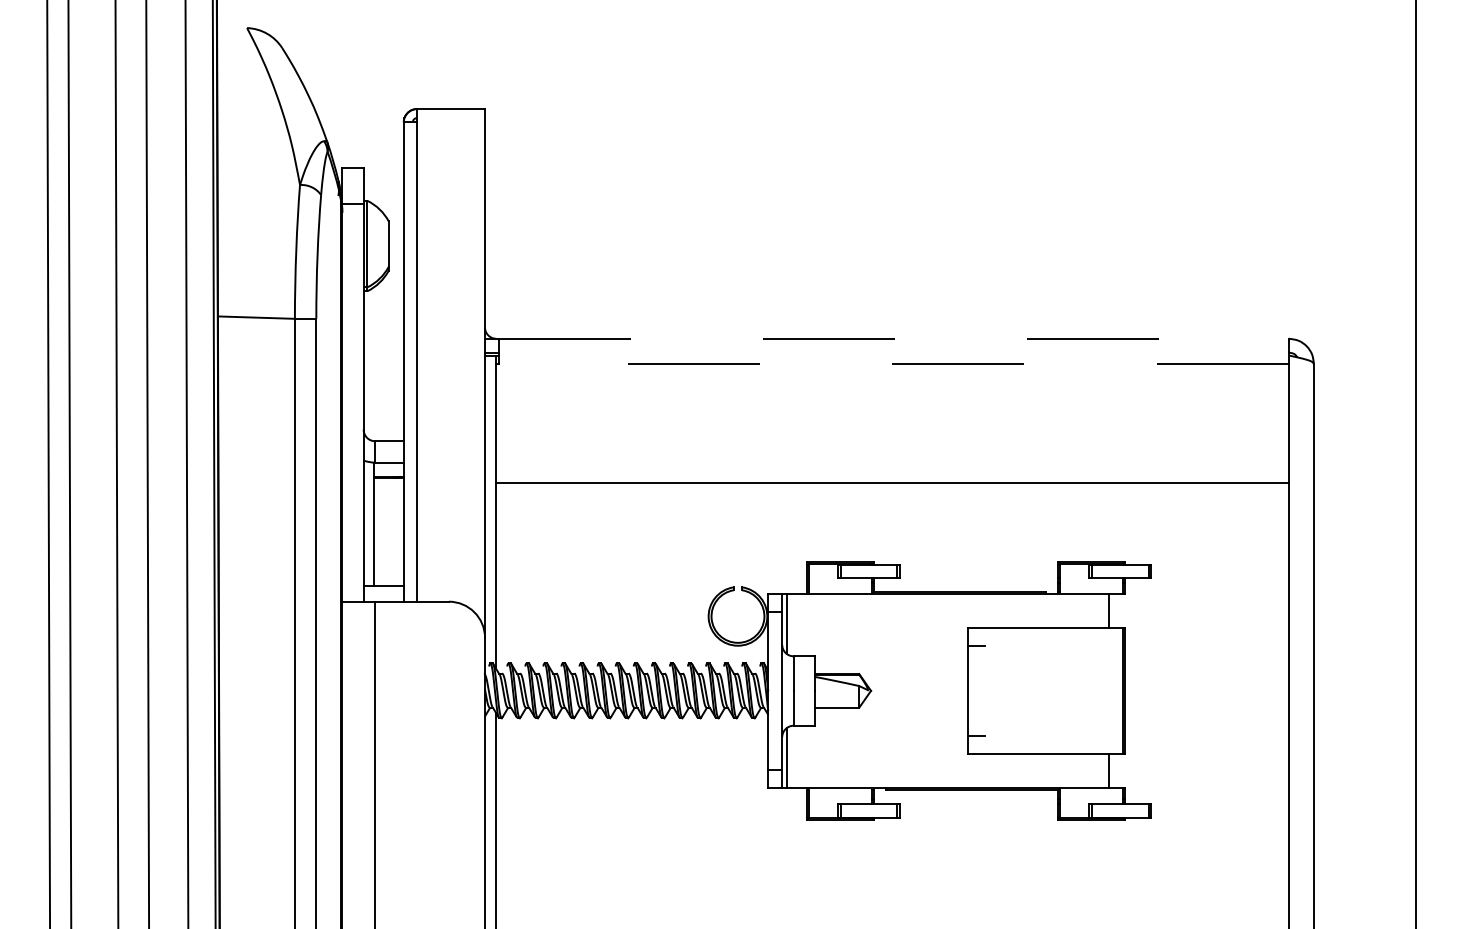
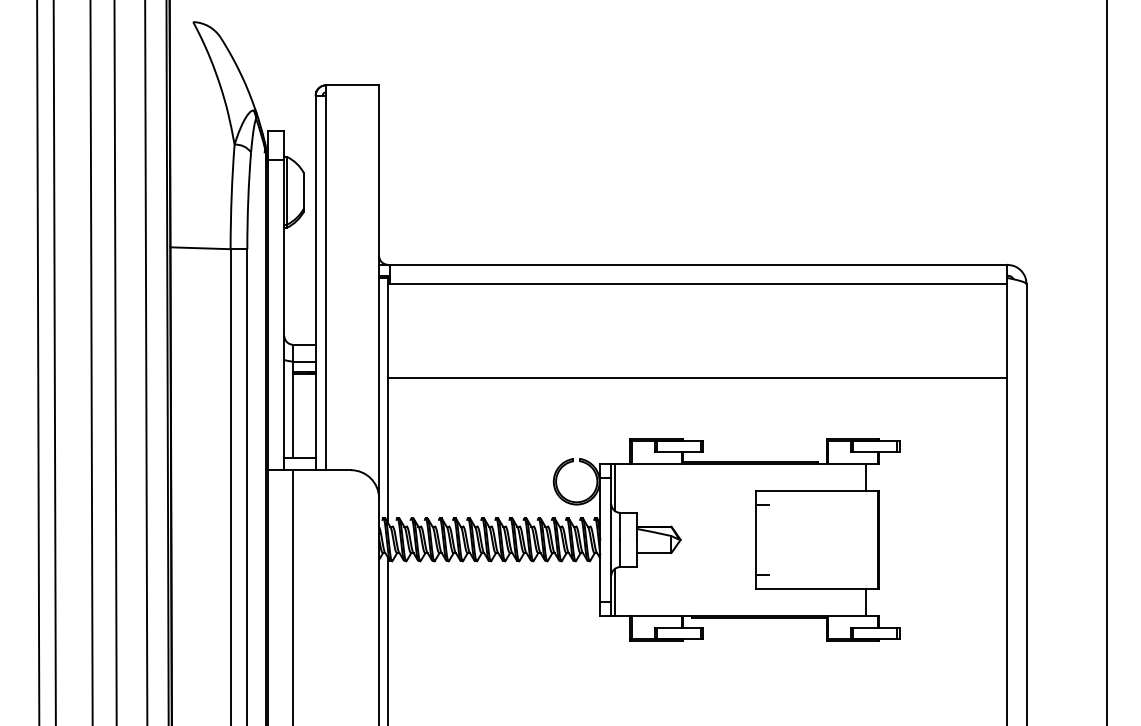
line: (894, 338) -> (699, 264), dashed -> solid
line: (893, 363) -> (698, 284), dashed -> solid

